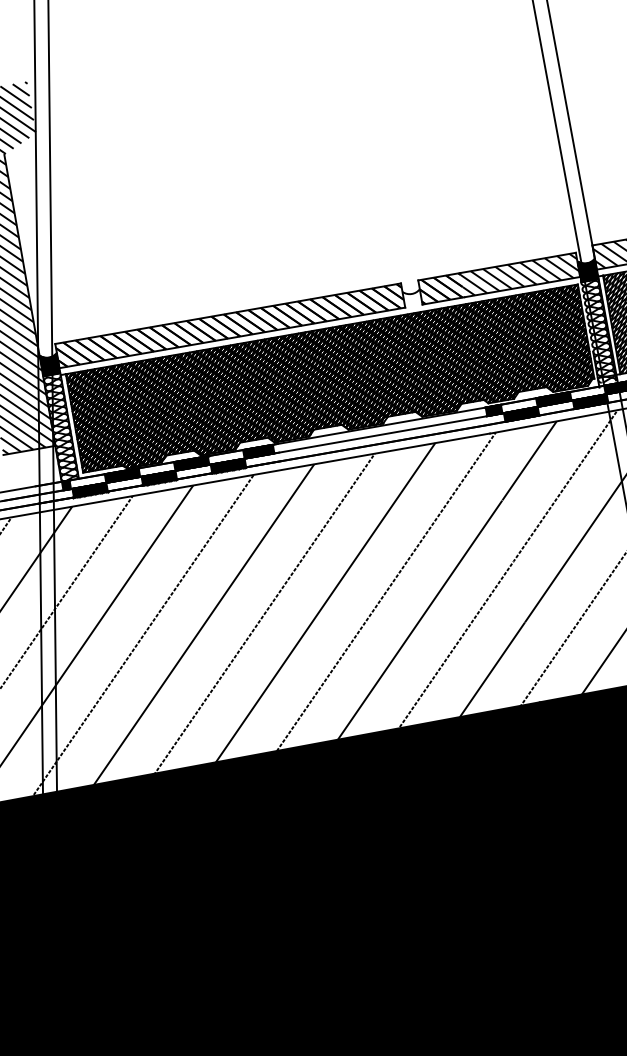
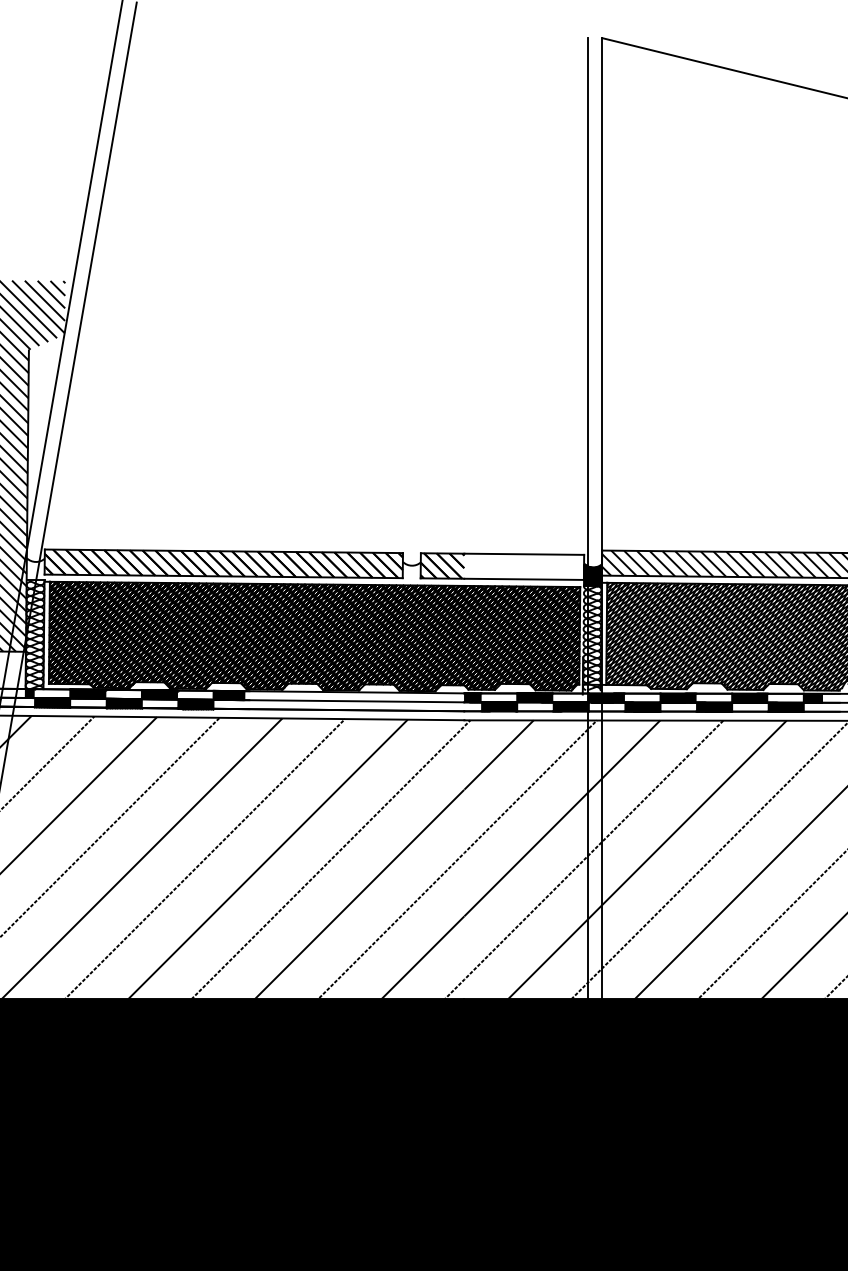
hatch: (520, 274) -> (524, 566), removed
hatch: (49, 363) -> (35, 568), removed

